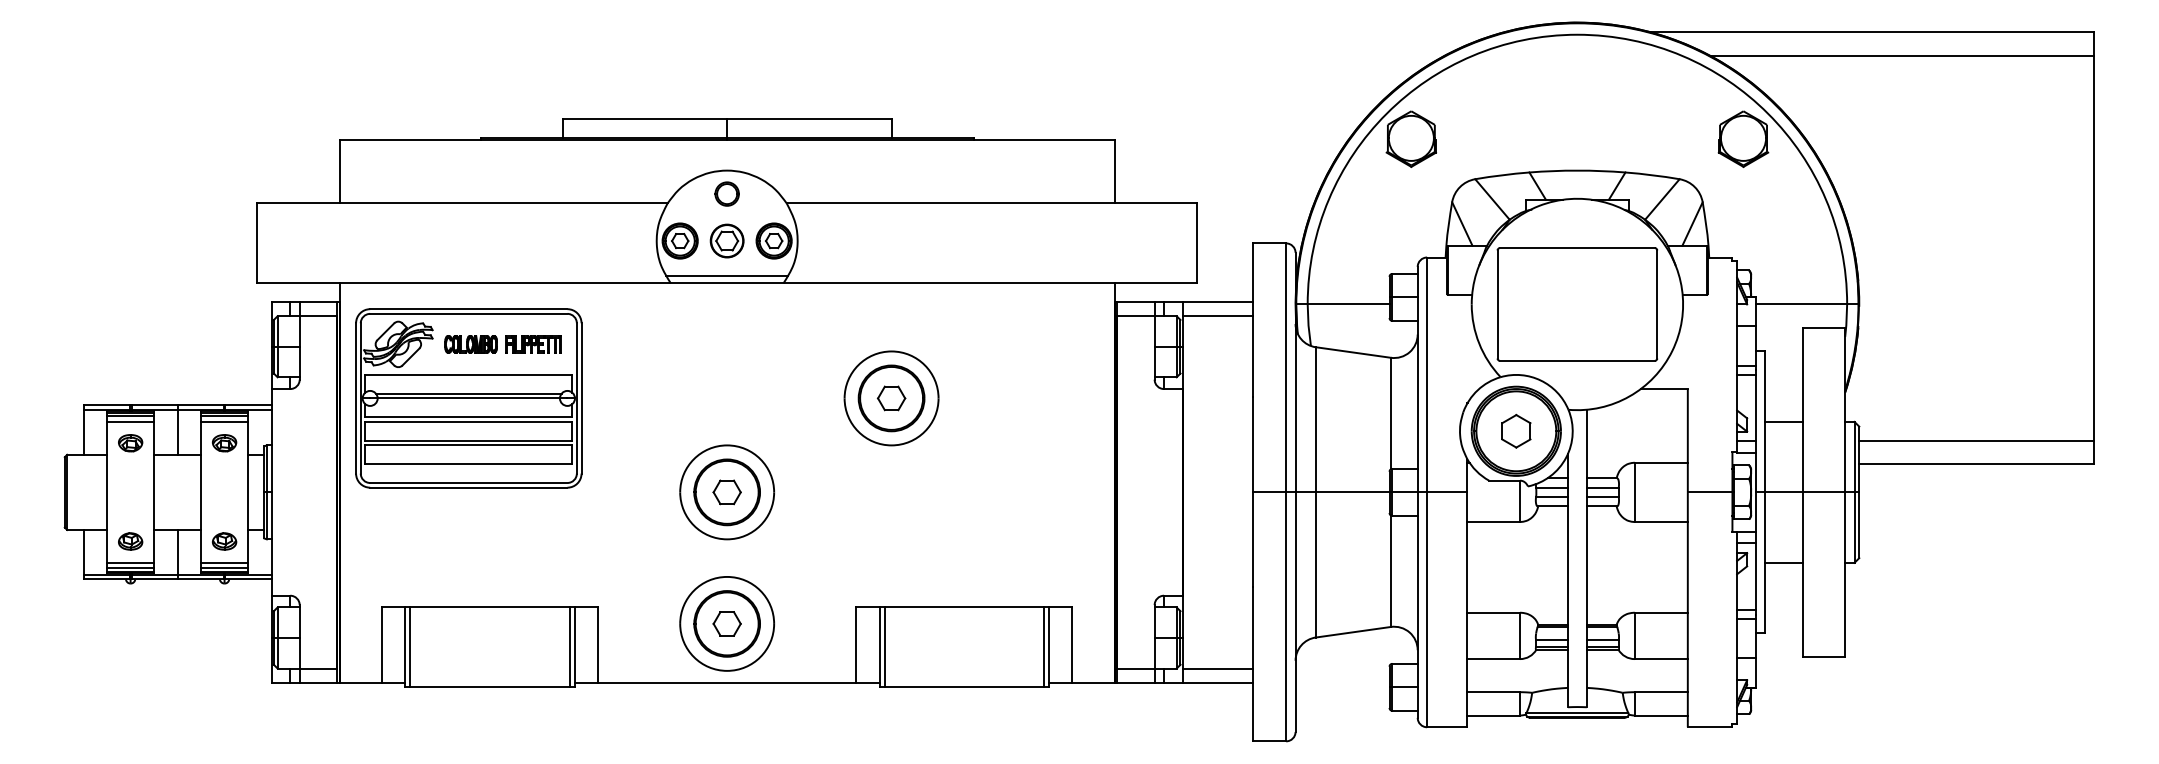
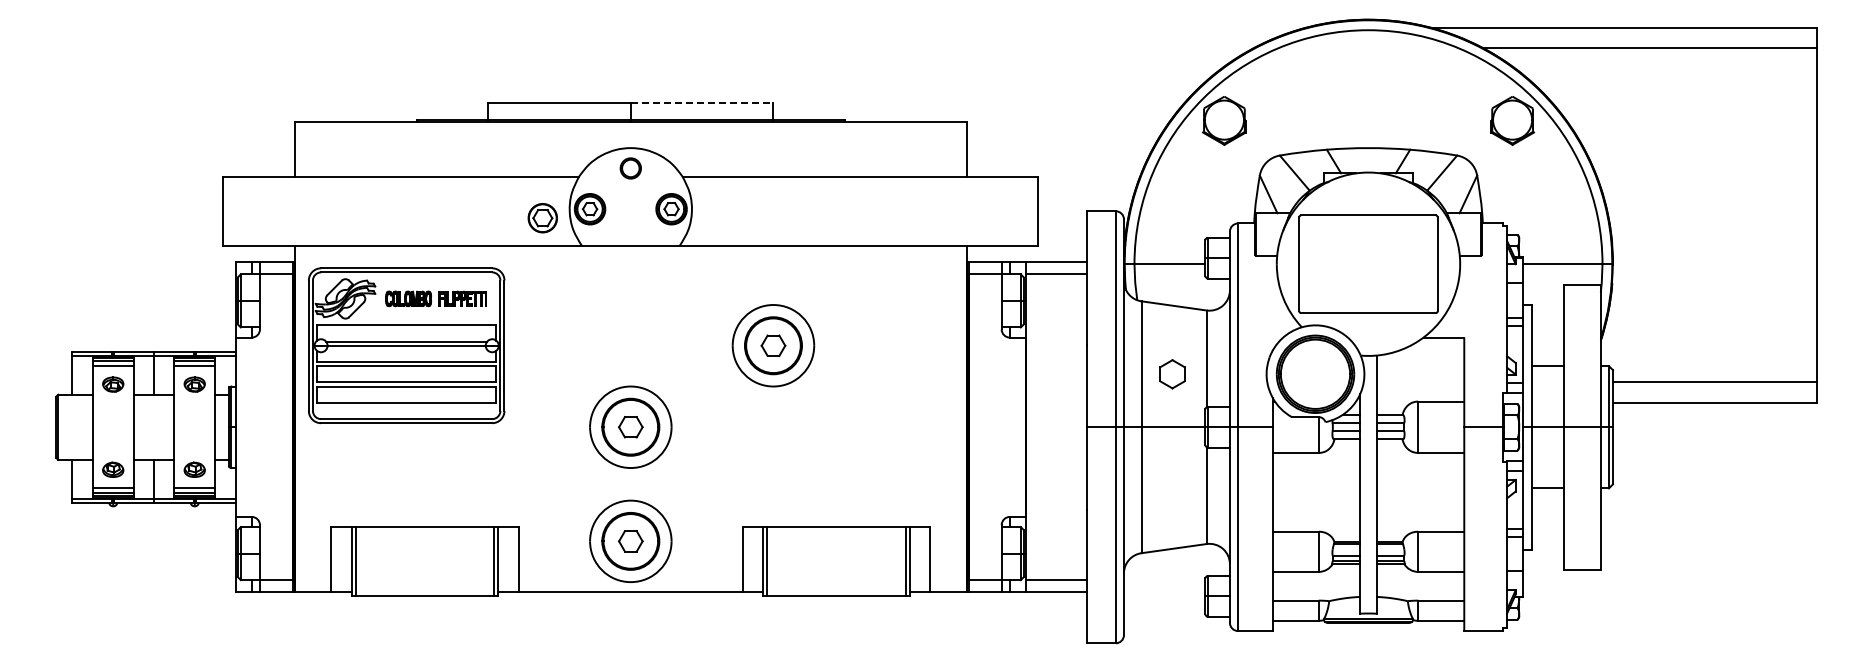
line: (809, 119) -> (702, 103), solid -> dashed
part: (726, 241) -> (542, 218), moved
line: (726, 275) -> (630, 239), removed
part: (1516, 431) -> (1172, 374), moved

